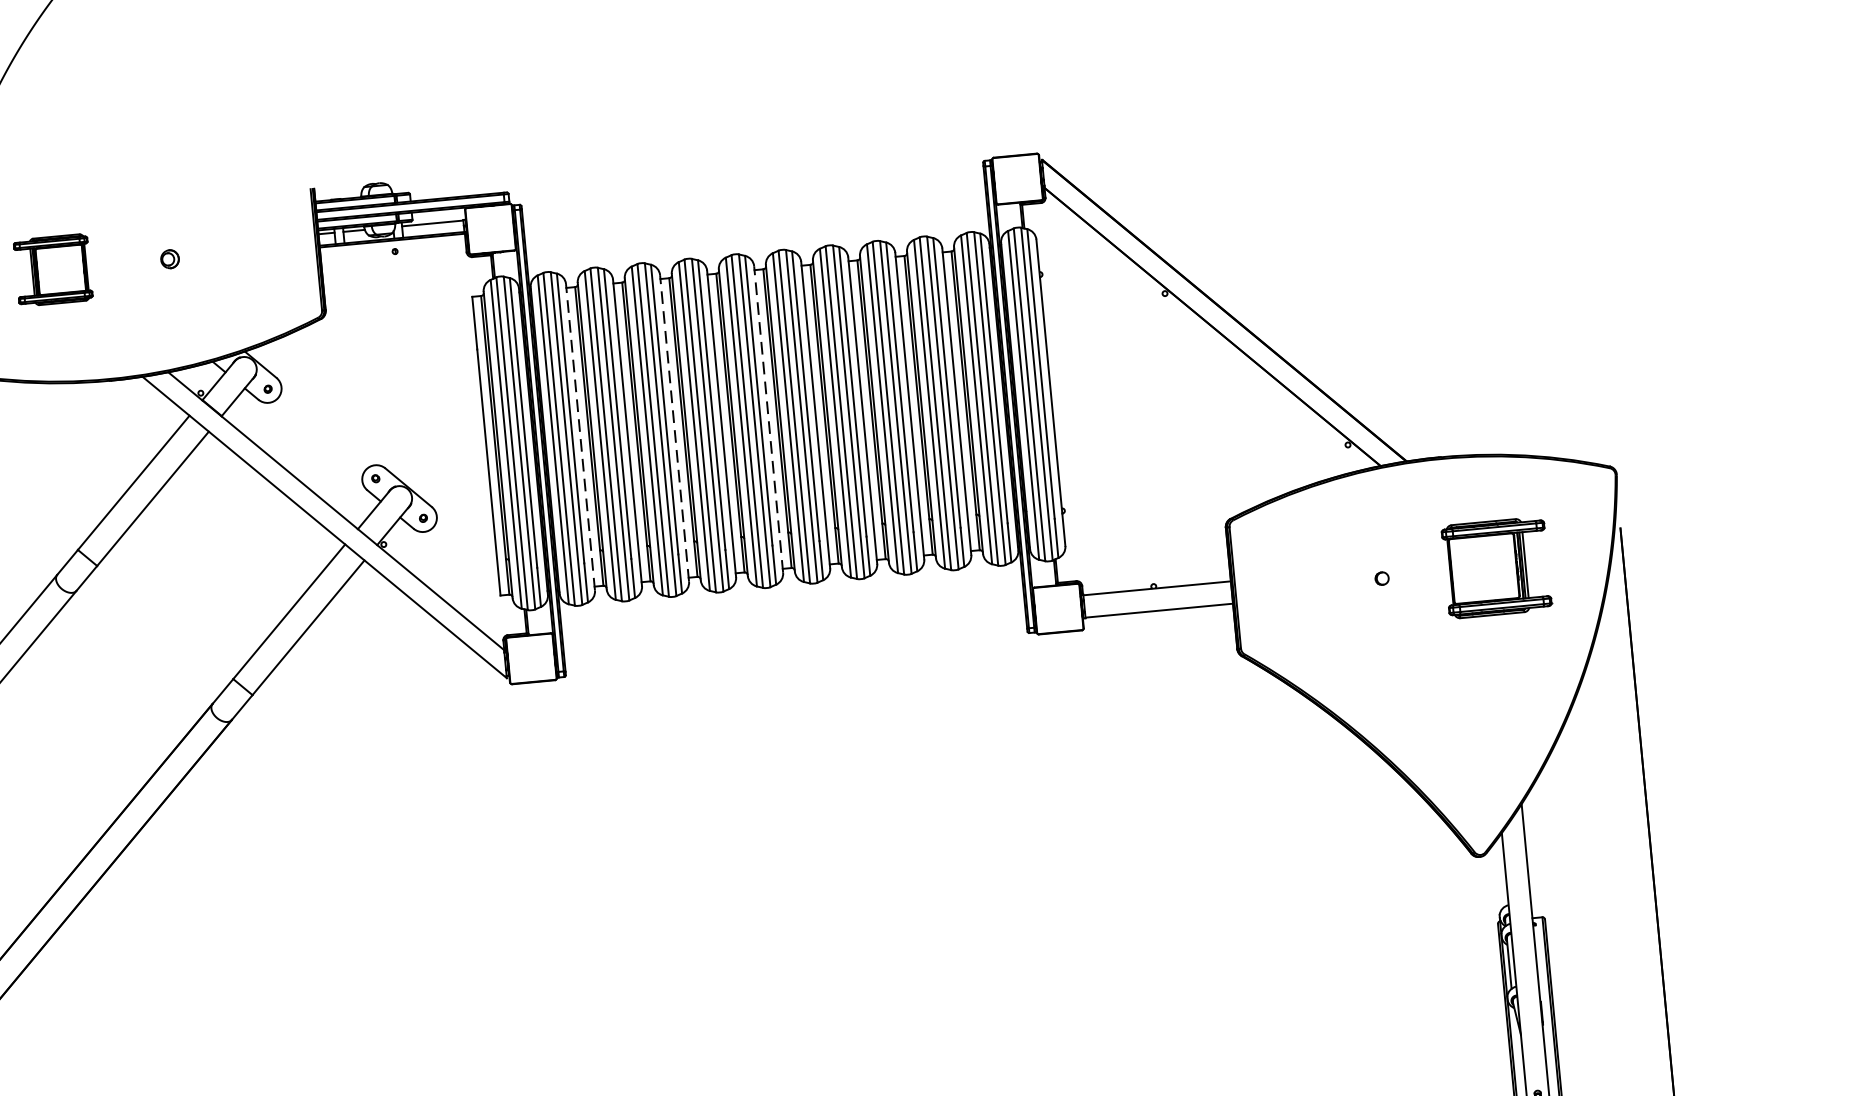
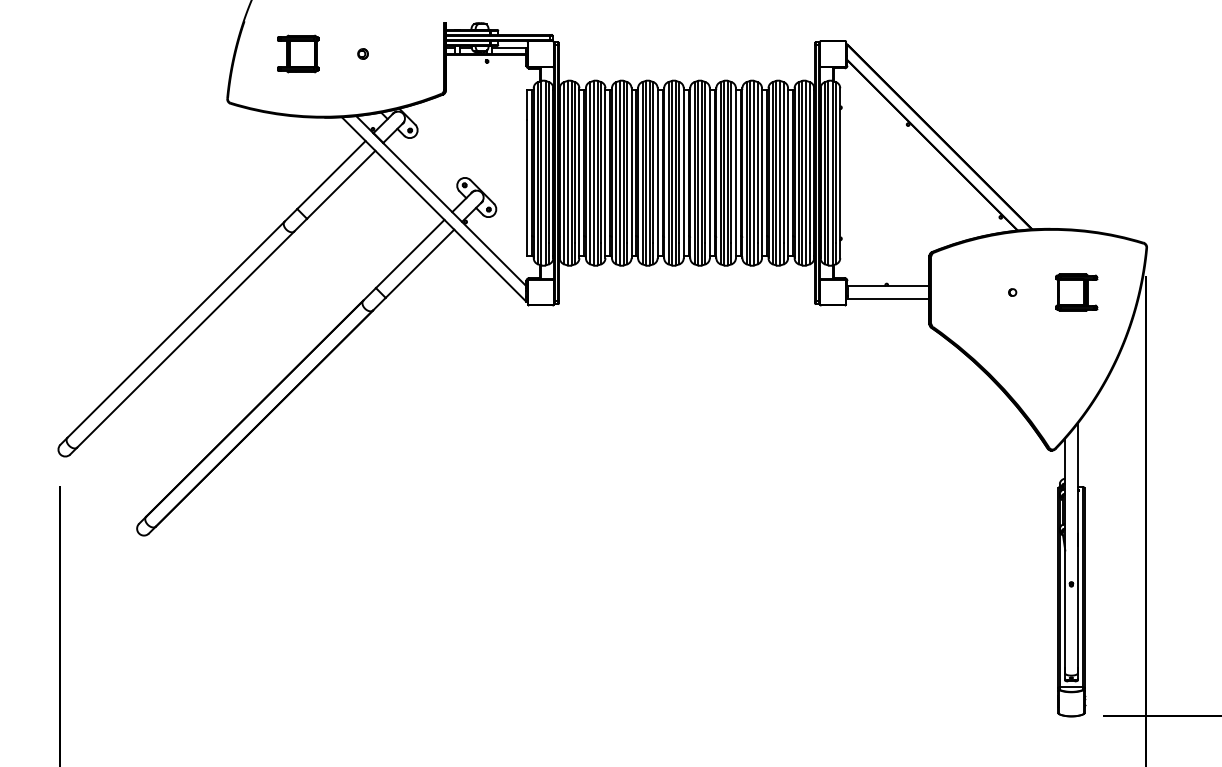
line: (768, 420) -> (683, 173), dashed -> solid
line: (674, 428) -> (631, 173), dashed -> solid
line: (580, 437) -> (579, 173), dashed -> solid
part: (1497, 567) -> (1076, 292), size x0.71

